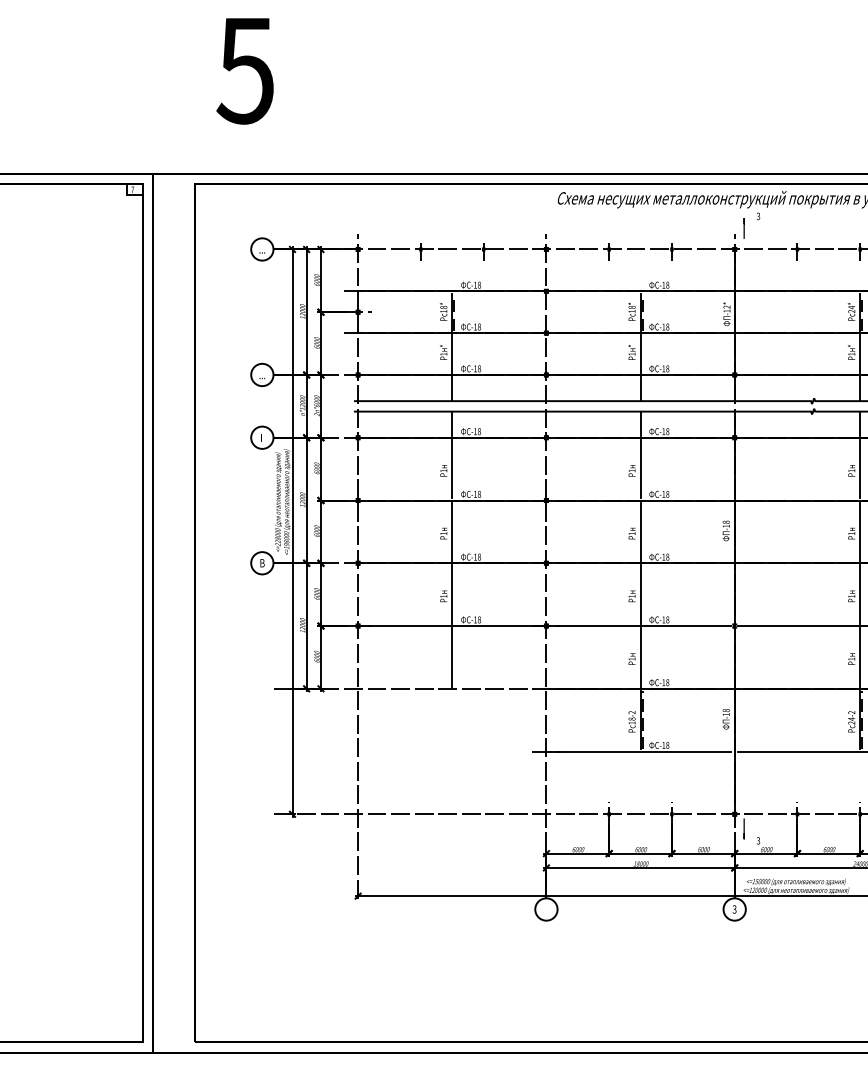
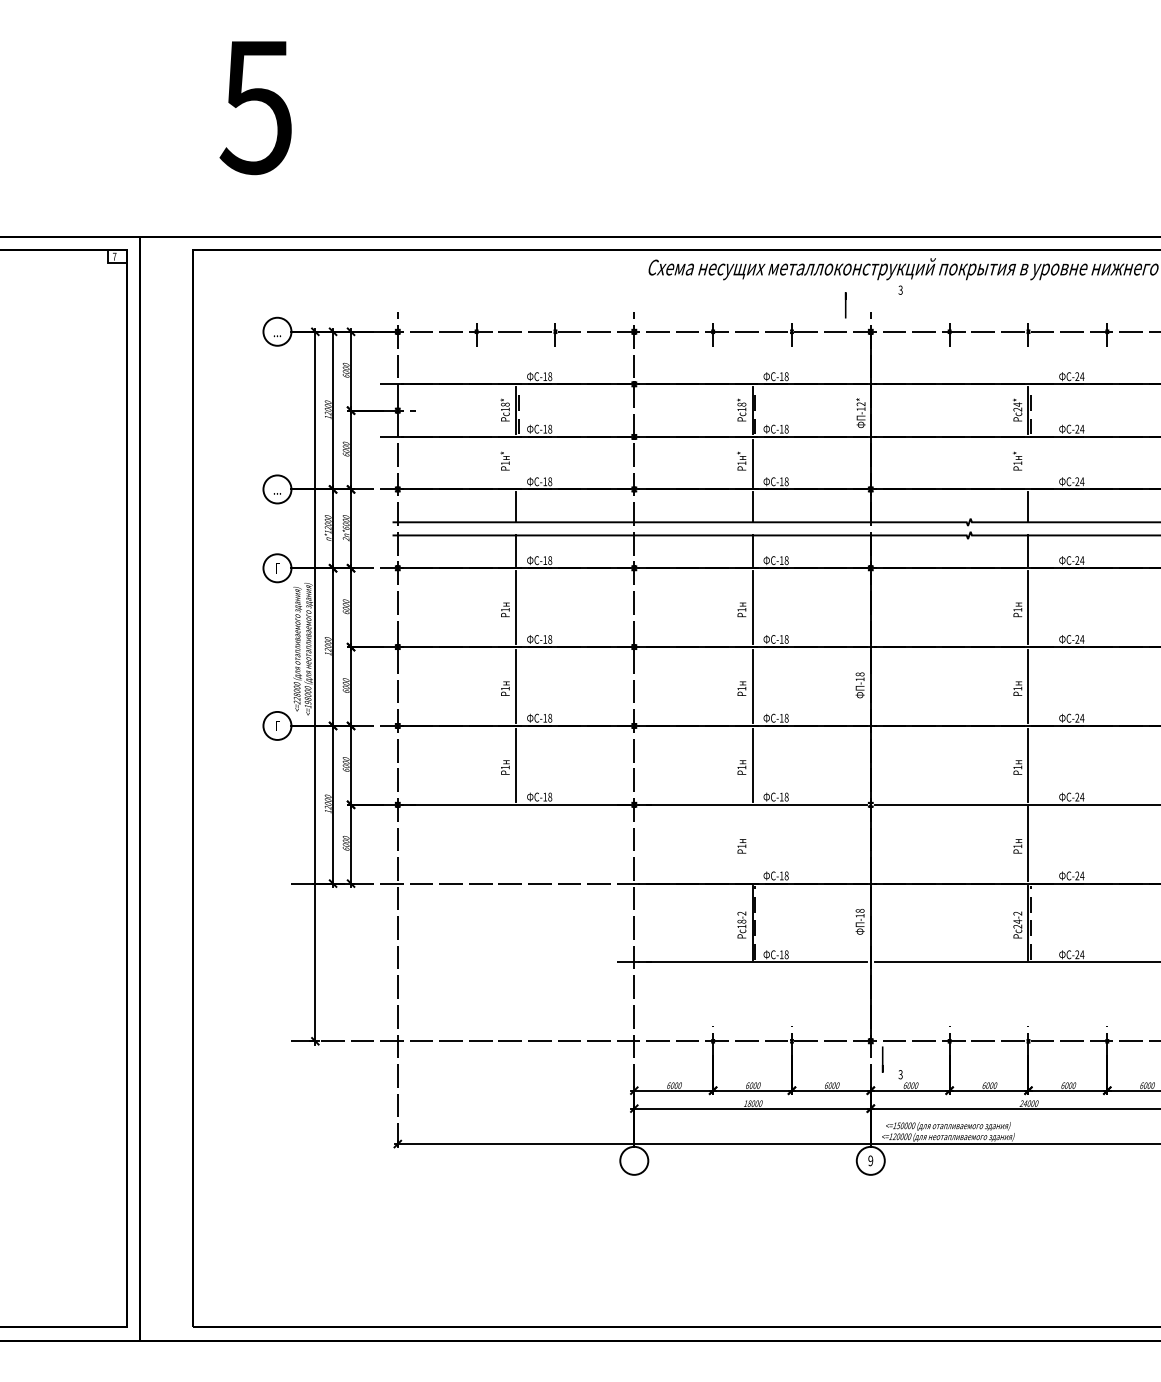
line: (744, 228) -> (845, 305), moved
line: (452, 353) -> (516, 462), removed
line: (860, 353) -> (1028, 462), removed
text: (262, 562) -> (277, 725), В -> Г
line: (452, 657) -> (516, 844), removed
line: (640, 657) -> (752, 844), removed
text: (734, 909) -> (870, 1160), 3 -> 9

